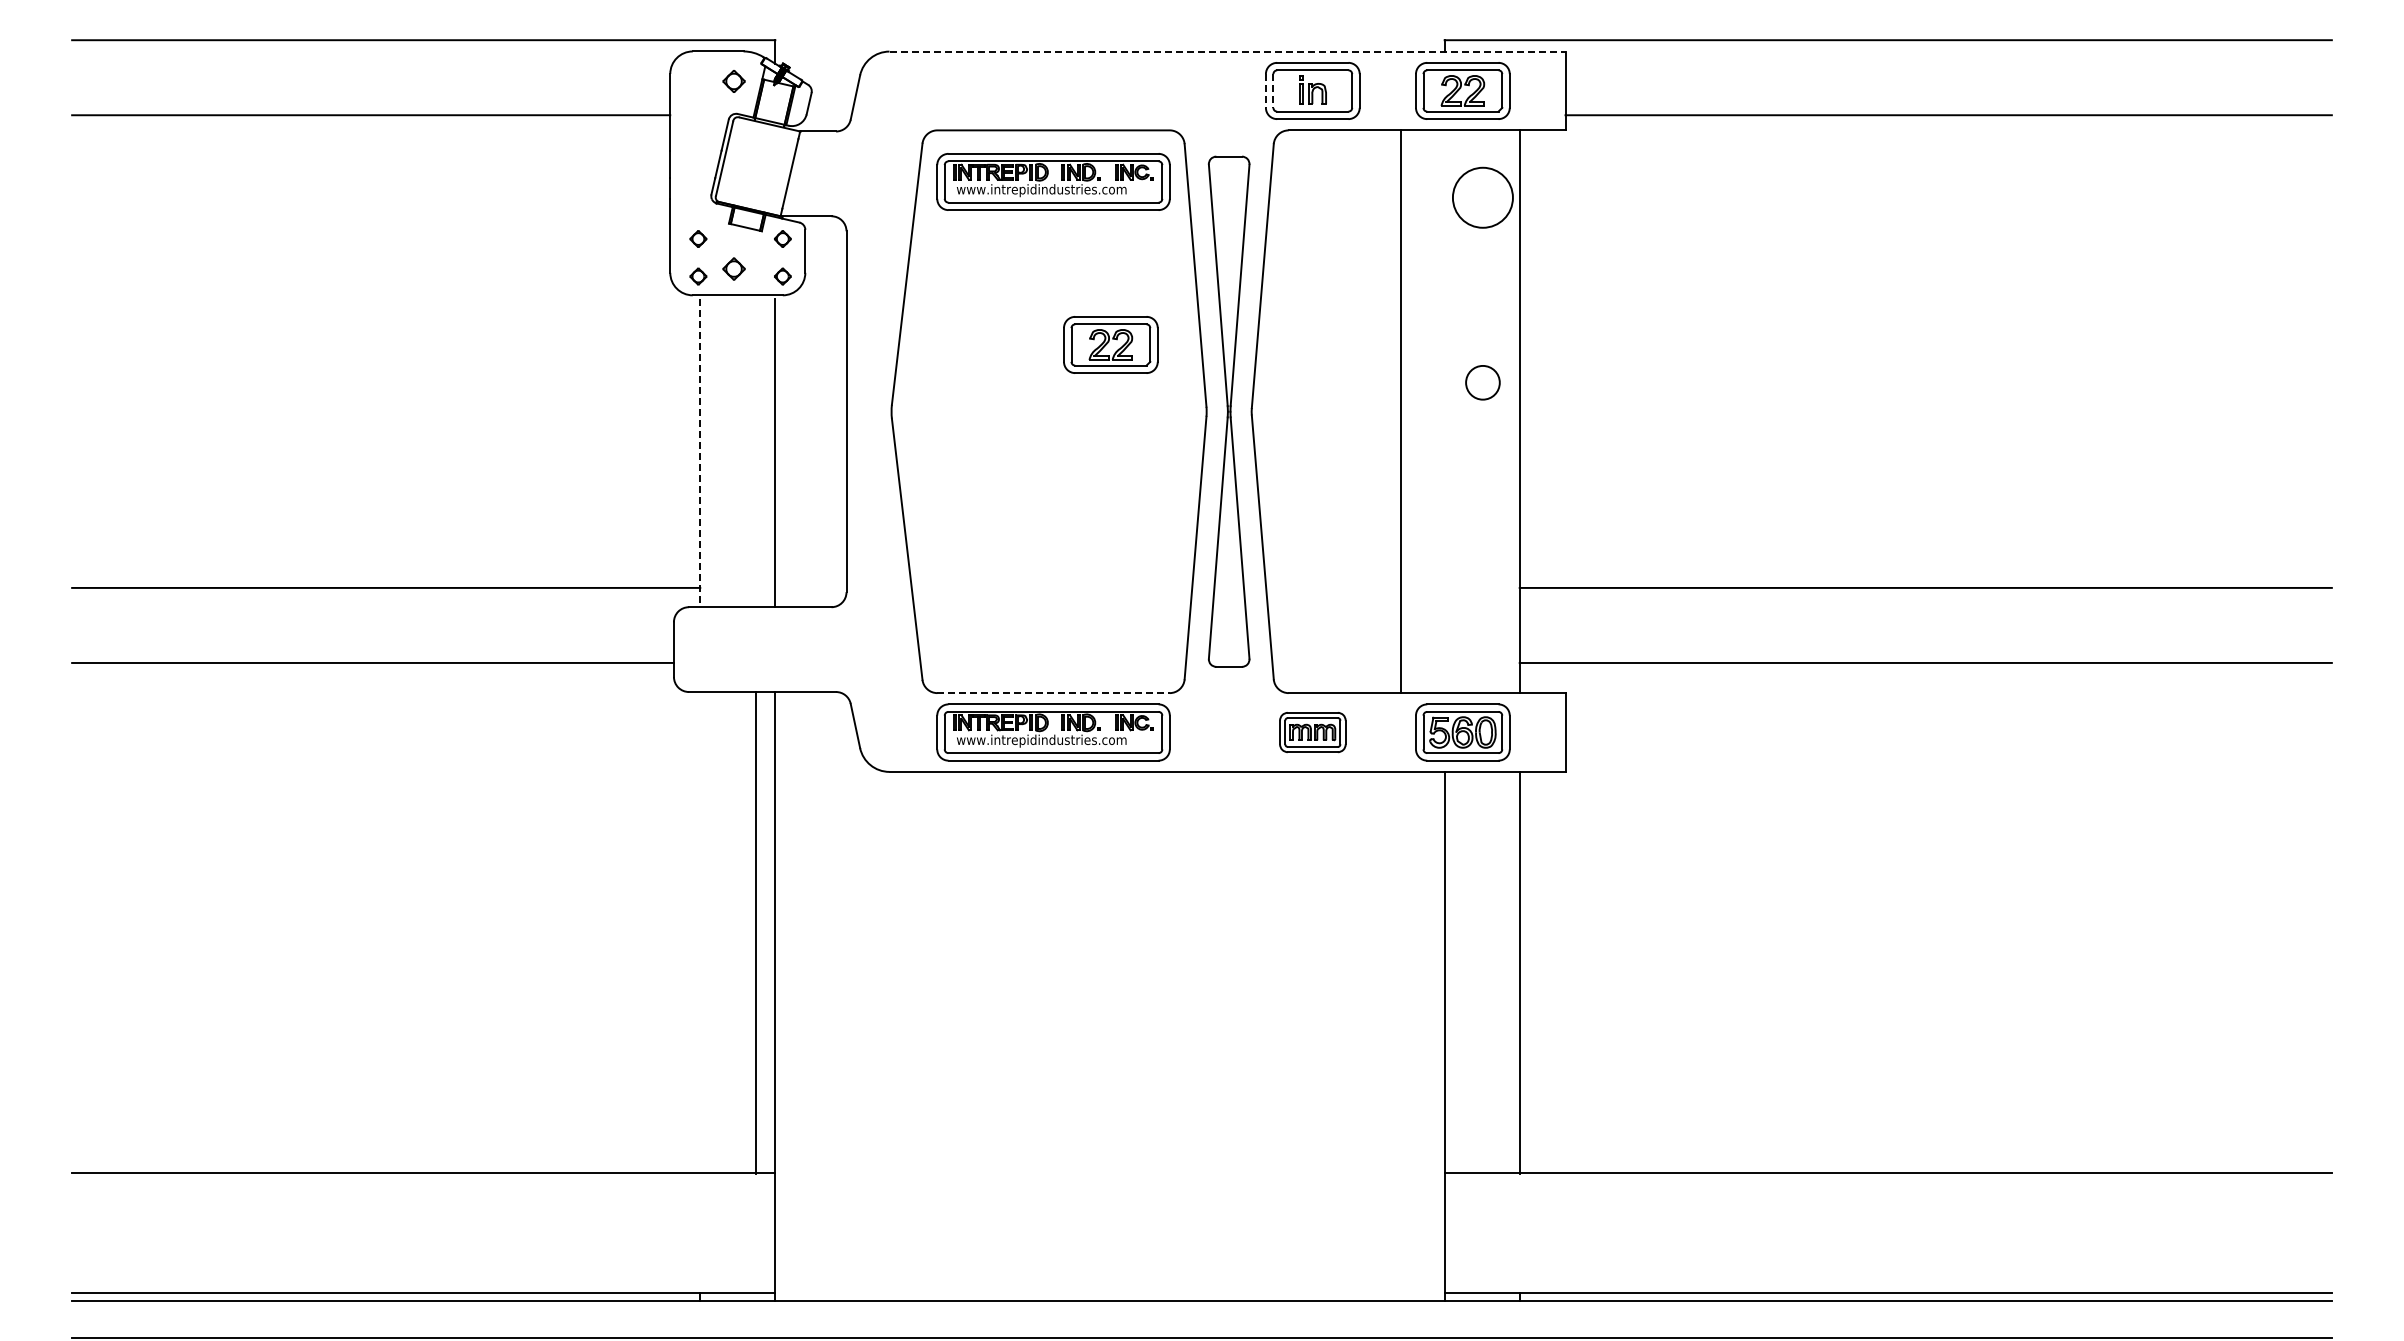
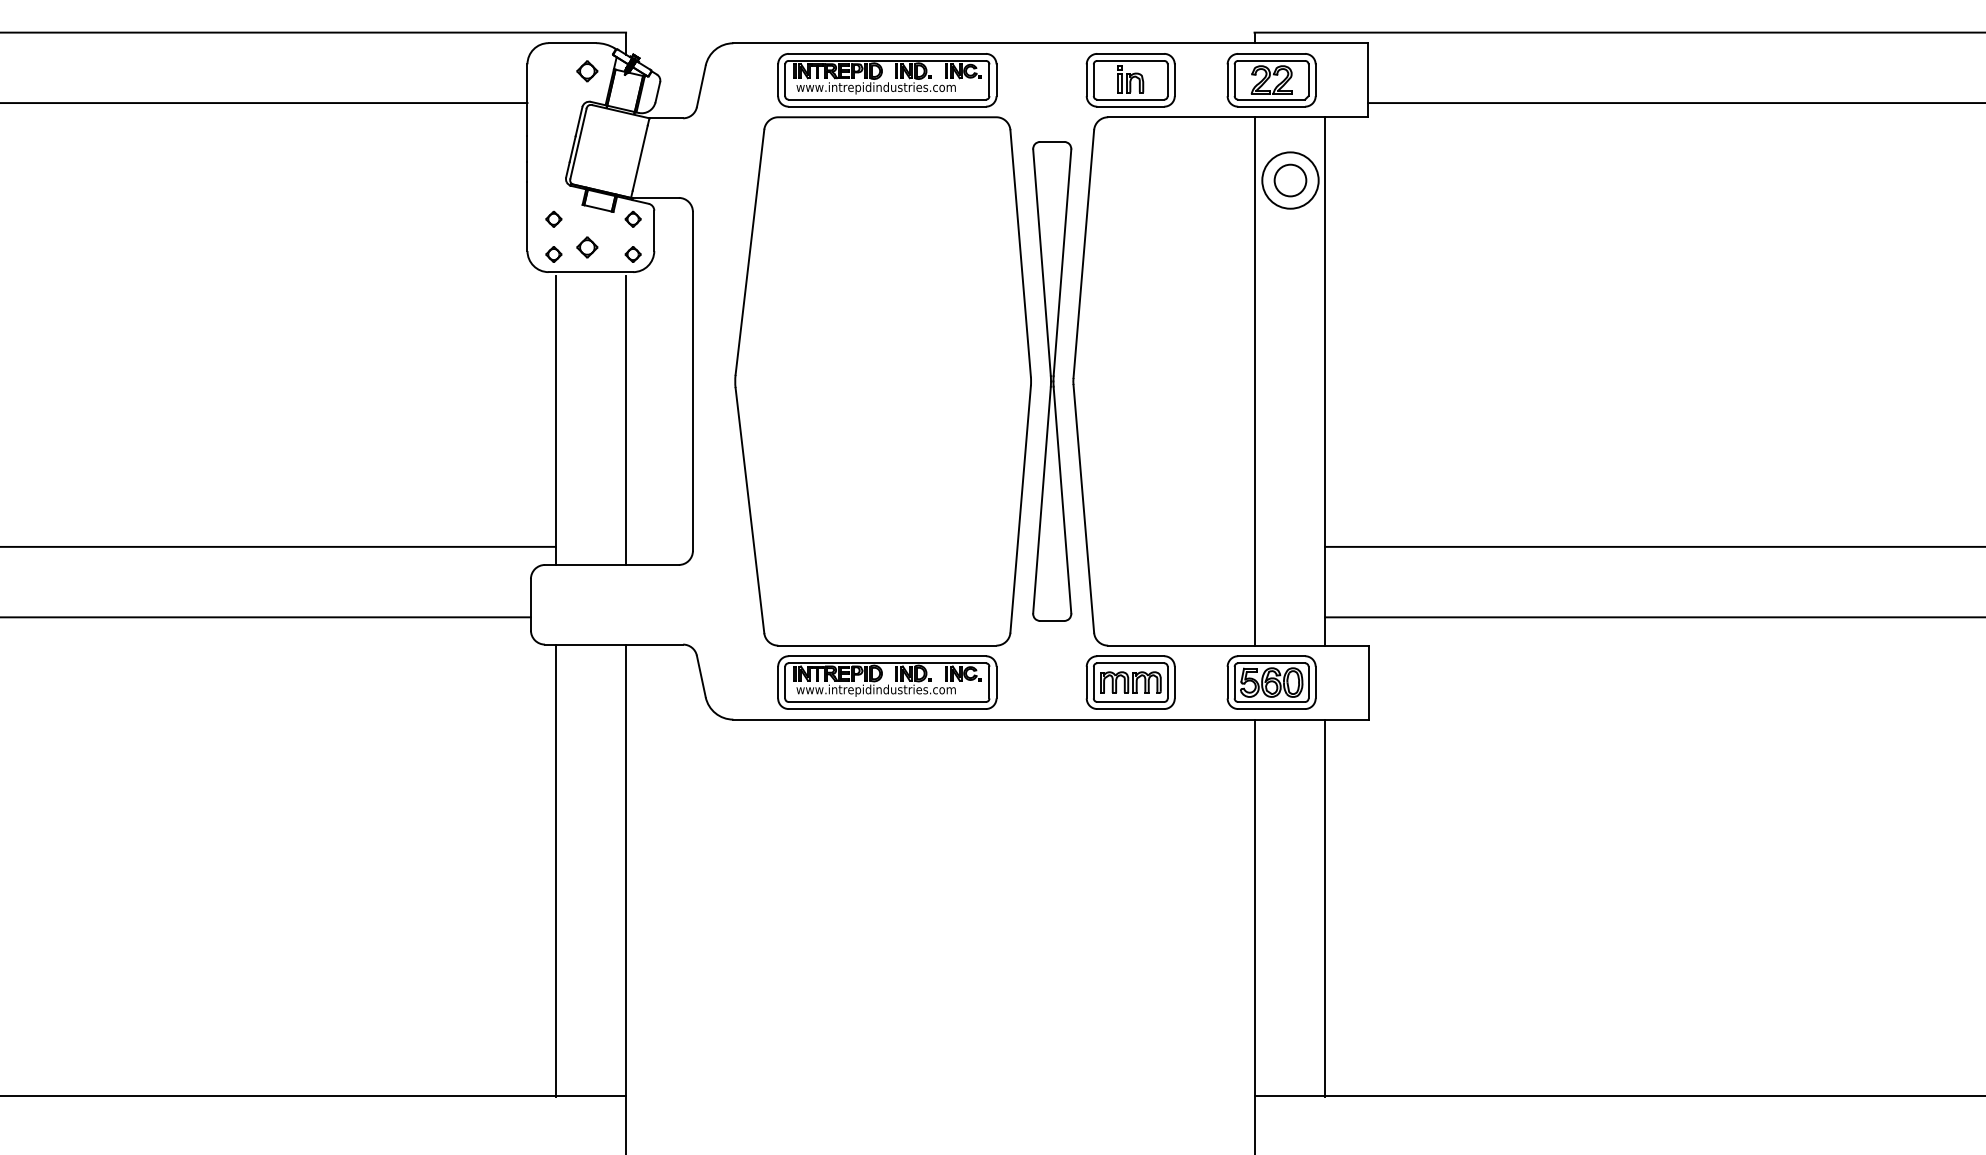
line: (1228, 51) -> (1051, 43), dashed -> solid
line: (1265, 90) -> (1086, 79), dashed -> solid
line: (1273, 90) -> (1093, 79), dashed -> solid
part: (1053, 181) -> (887, 79), moved
part: (1110, 344) -> (940, 318), removed
circle: (1482, 382) -> (1290, 180), moved
line: (1400, 411) -> (1254, 381), moved
line: (700, 453) -> (555, 420), dashed -> solid
line: (1054, 693) -> (888, 645), dashed -> solid
part: (1312, 732) -> (1130, 682), size x1.43
line: (756, 932) -> (555, 870), moved

